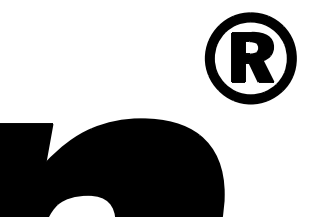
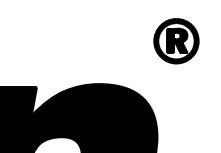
part: (250, 58) -> (176, 41), size x0.7

